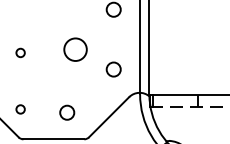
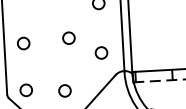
circle: (75, 49) -> (68, 38), size x0.62
circle: (20, 52) -> (23, 43), size x1.67
circle: (20, 109) -> (26, 90), size x1.67

